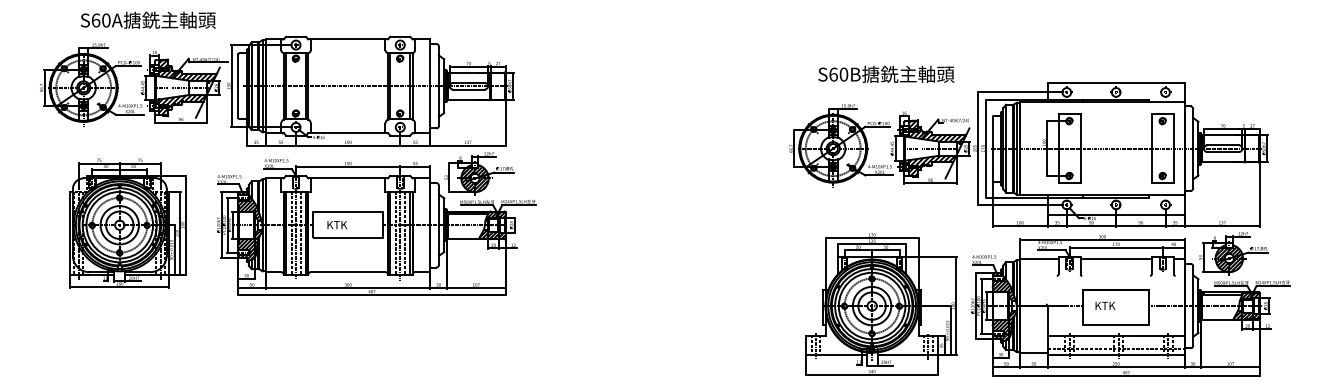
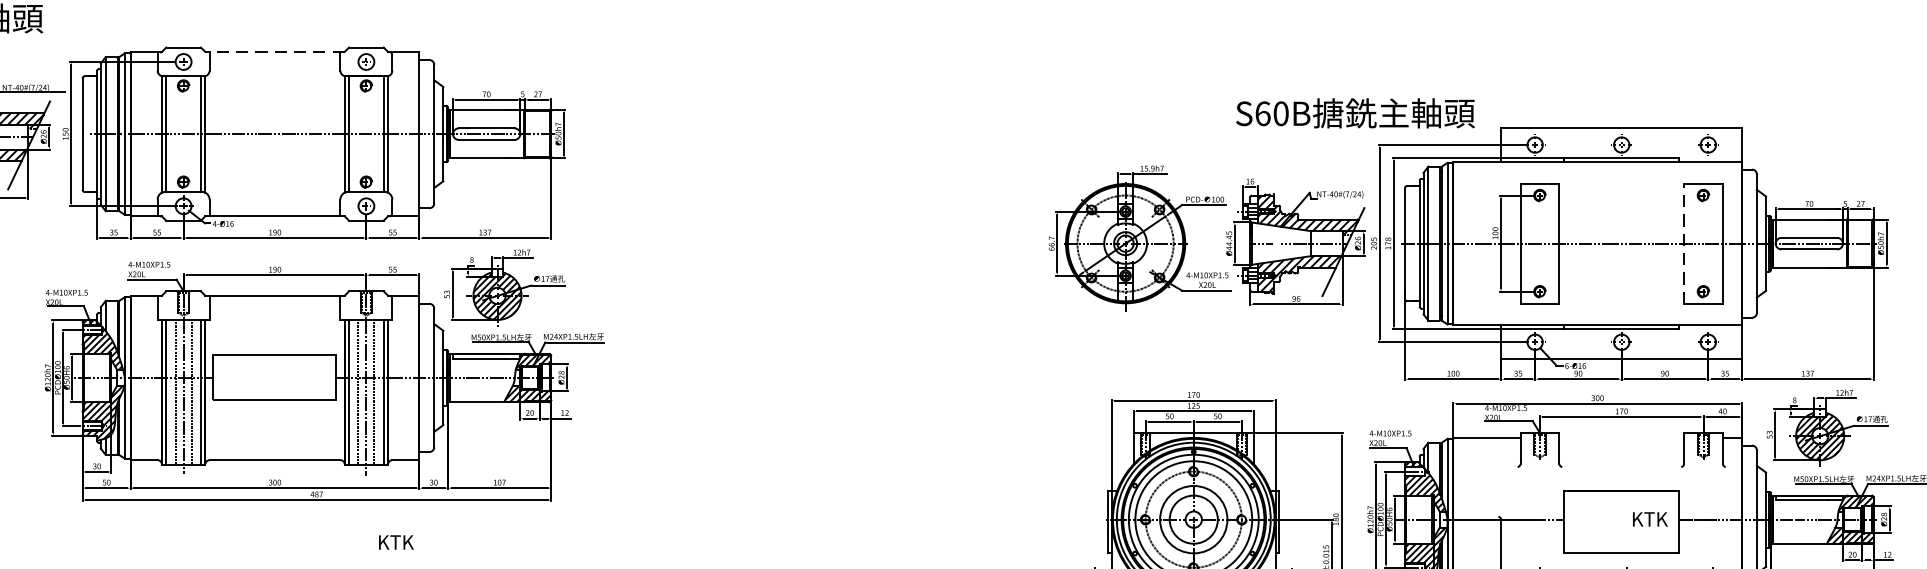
line: (348, 39) -> (275, 52), solid -> dashed
text: (886, 73) -> (1355, 111), moved
line: (1151, 148) -> (1683, 243), solid -> dashed
text: (337, 225) -> (396, 543), moved
line: (1115, 259) -> (1620, 437), removed
text: (1105, 305) -> (1650, 518), moved

